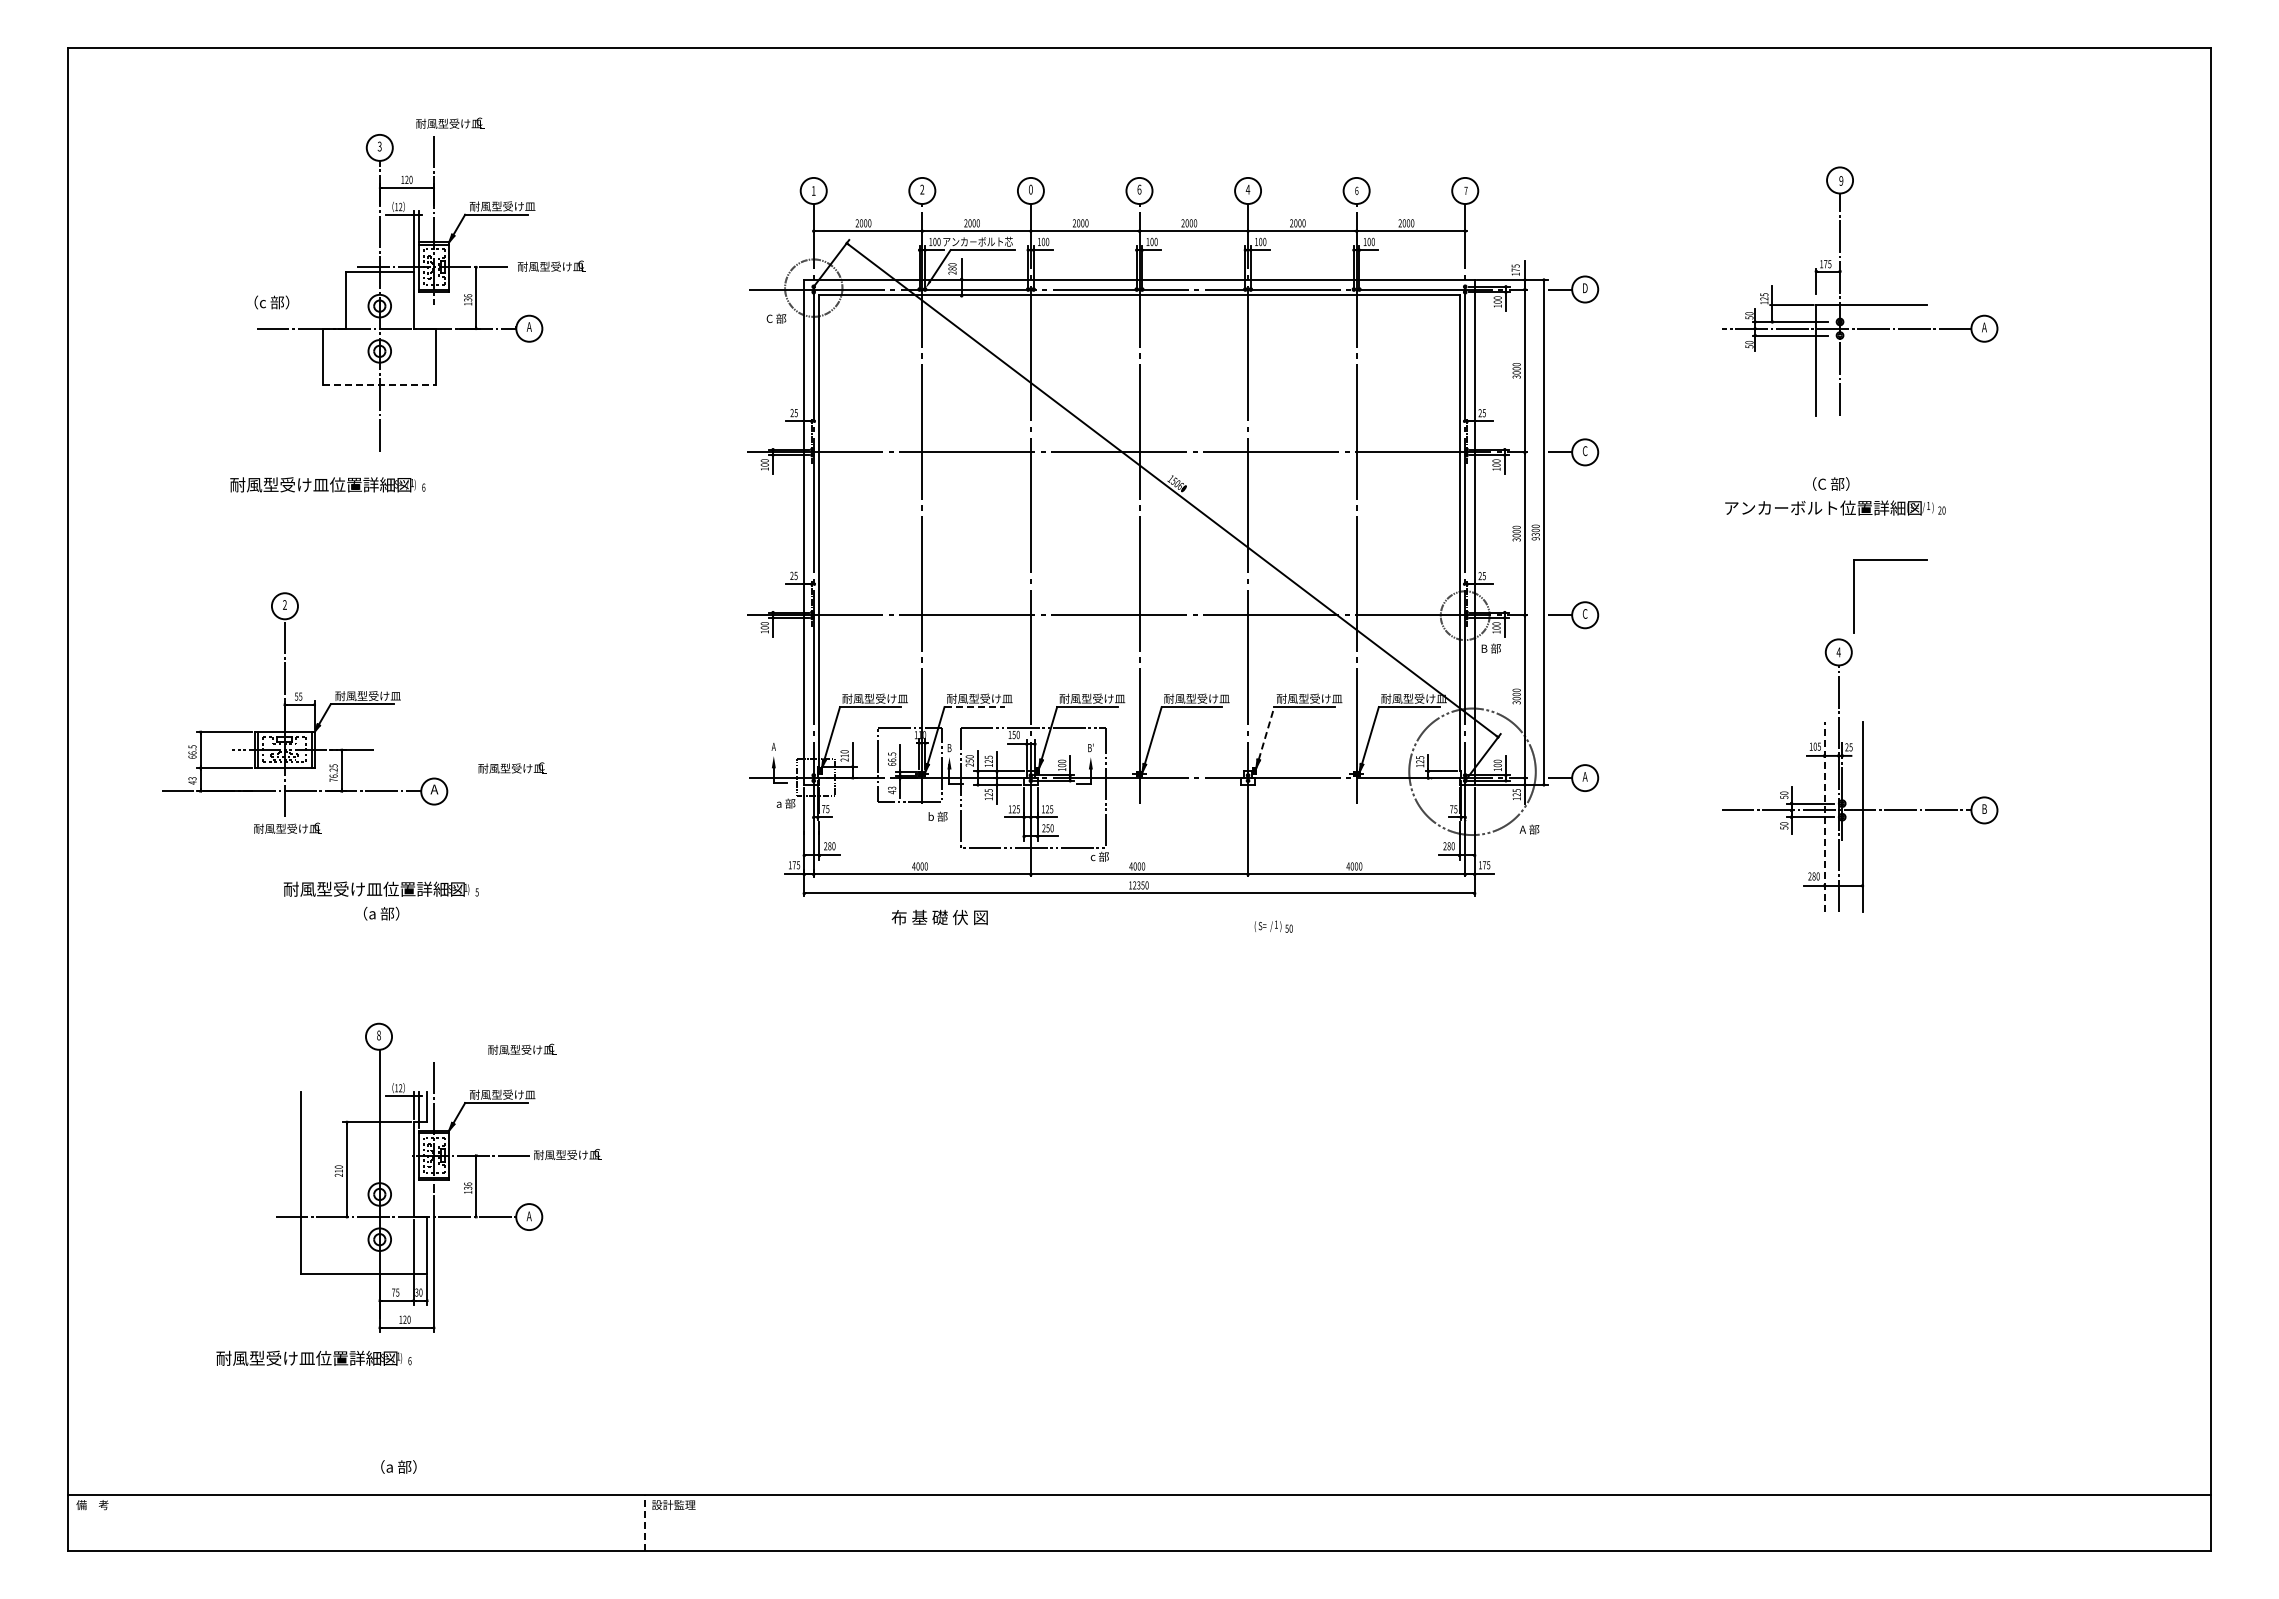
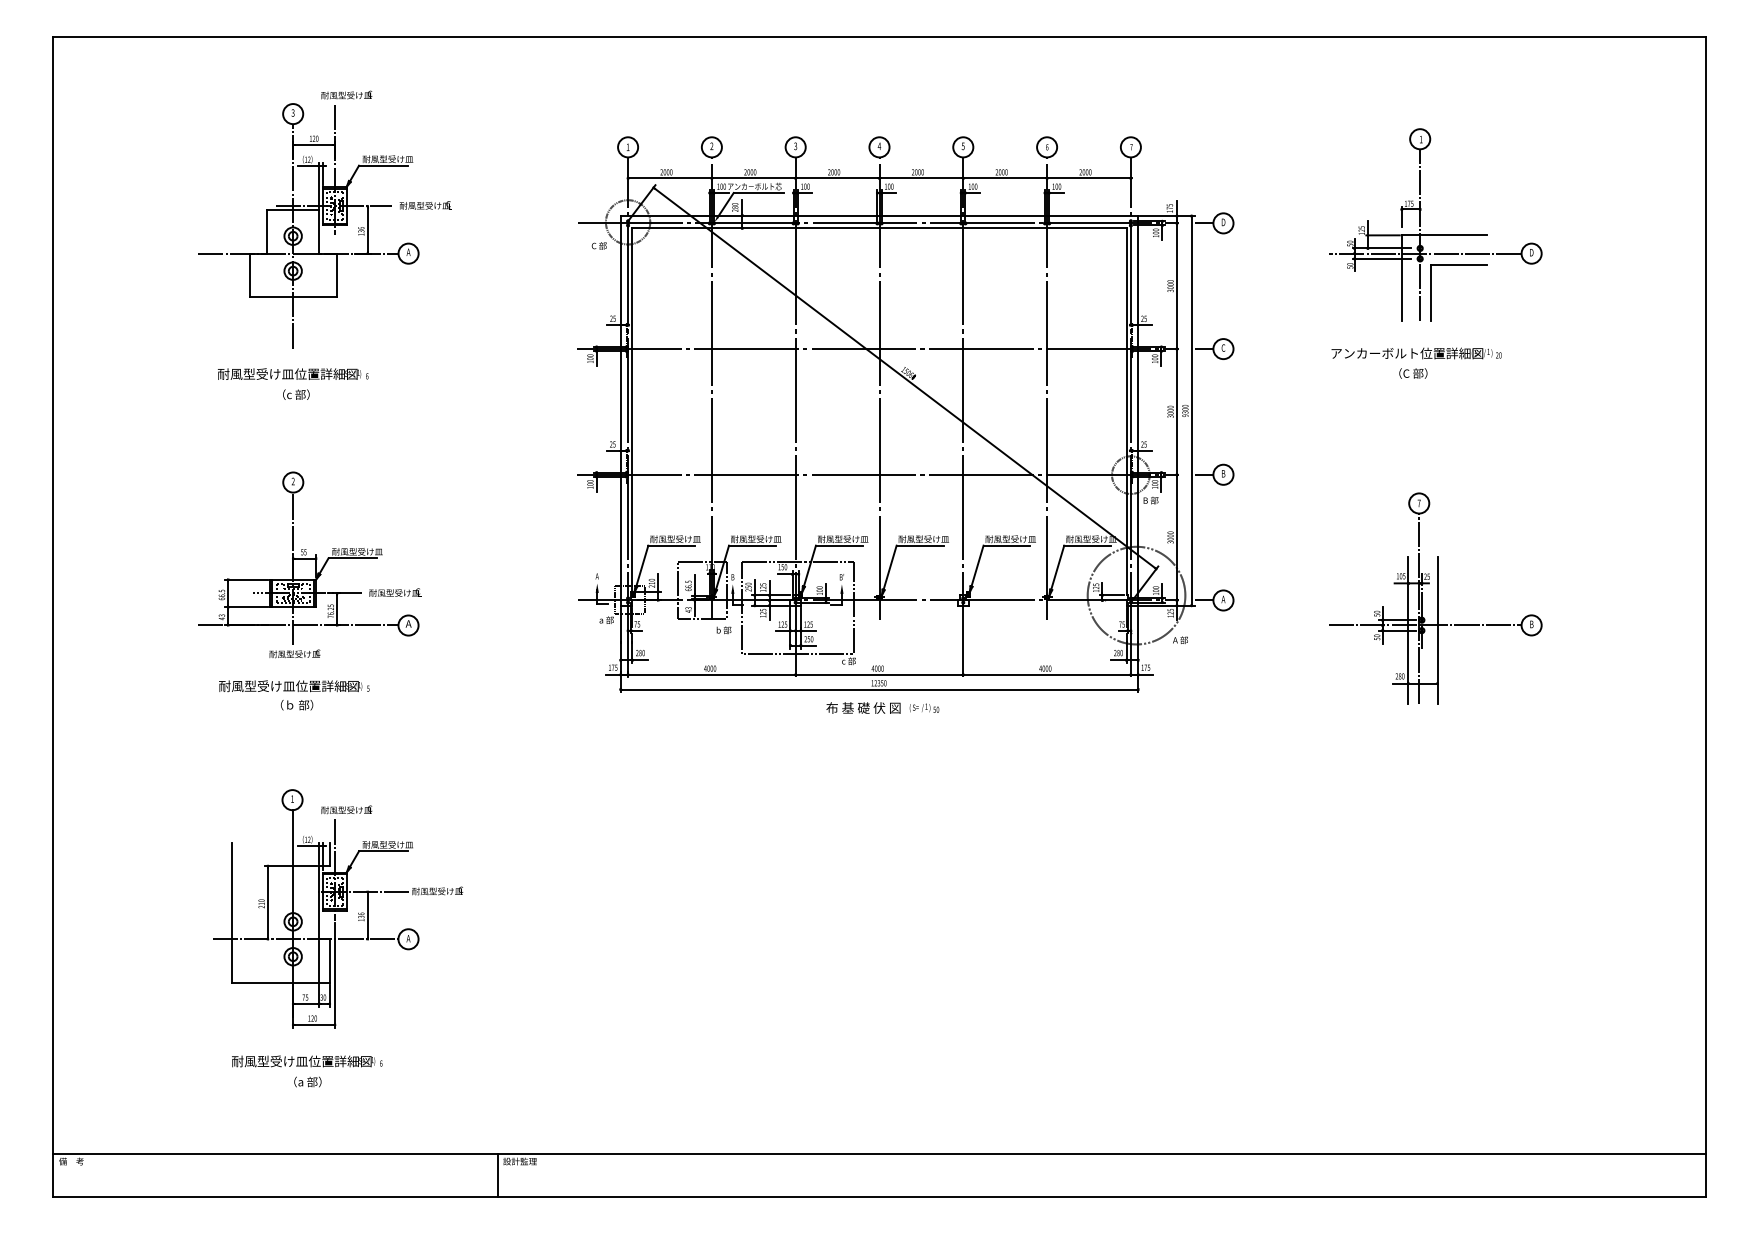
text: (1841, 180) -> (1421, 139), 9 -> 1
text: (1030, 189) -> (795, 146), 0 -> 3
text: (1139, 189) -> (879, 146), 6 -> 4
text: (1247, 189) -> (962, 146), 4 -> 5
text: (271, 302) -> (296, 394), moved
text: (1984, 327) -> (1531, 252), A -> D
line: (379, 385) -> (292, 297), dashed -> solid
text: (327, 484) -> (292, 373), moved
text: (1835, 507) -> (1416, 353), moved
part: (1890, 560) -> (1459, 265), moved
text: (1584, 613) -> (1222, 473), C -> B
text: (1838, 652) -> (1418, 503), 4 -> 7
line: (975, 707) -> (752, 545), dashed -> solid
part: (305, 712) -> (309, 564), moved
line: (1266, 733) -> (977, 566), dashed -> solid
line: (1824, 816) -> (1408, 630), dashed -> solid
text: (387, 913) -> (299, 704), （a 部） -> （ｂ 部）
text: (939, 917) -> (863, 708), moved
text: (1273, 926) -> (924, 708), moved
text: (378, 1035) -> (292, 799), 8 -> 1
text: (522, 1048) -> (347, 809), moved
text: (313, 1357) -> (306, 1060), moved
text: (398, 1466) -> (307, 1081), moved
line: (644, 1522) -> (497, 1175), dashed -> solid

